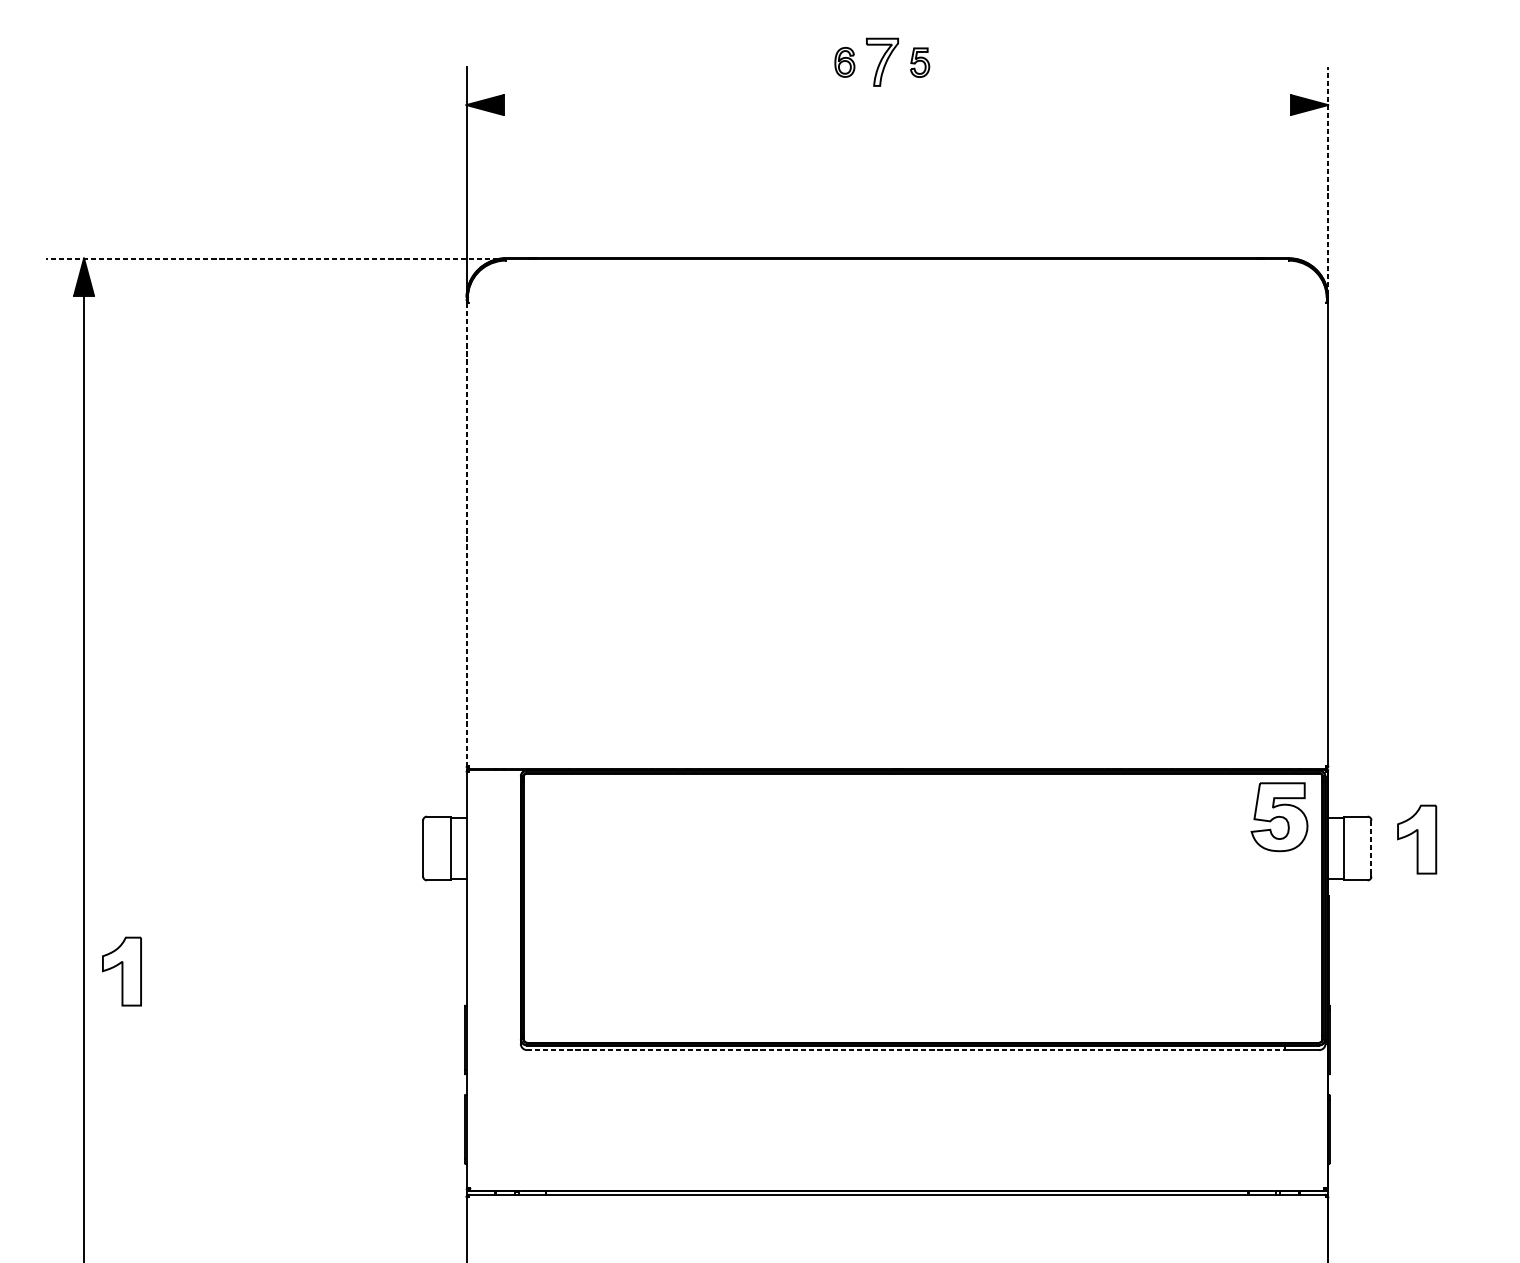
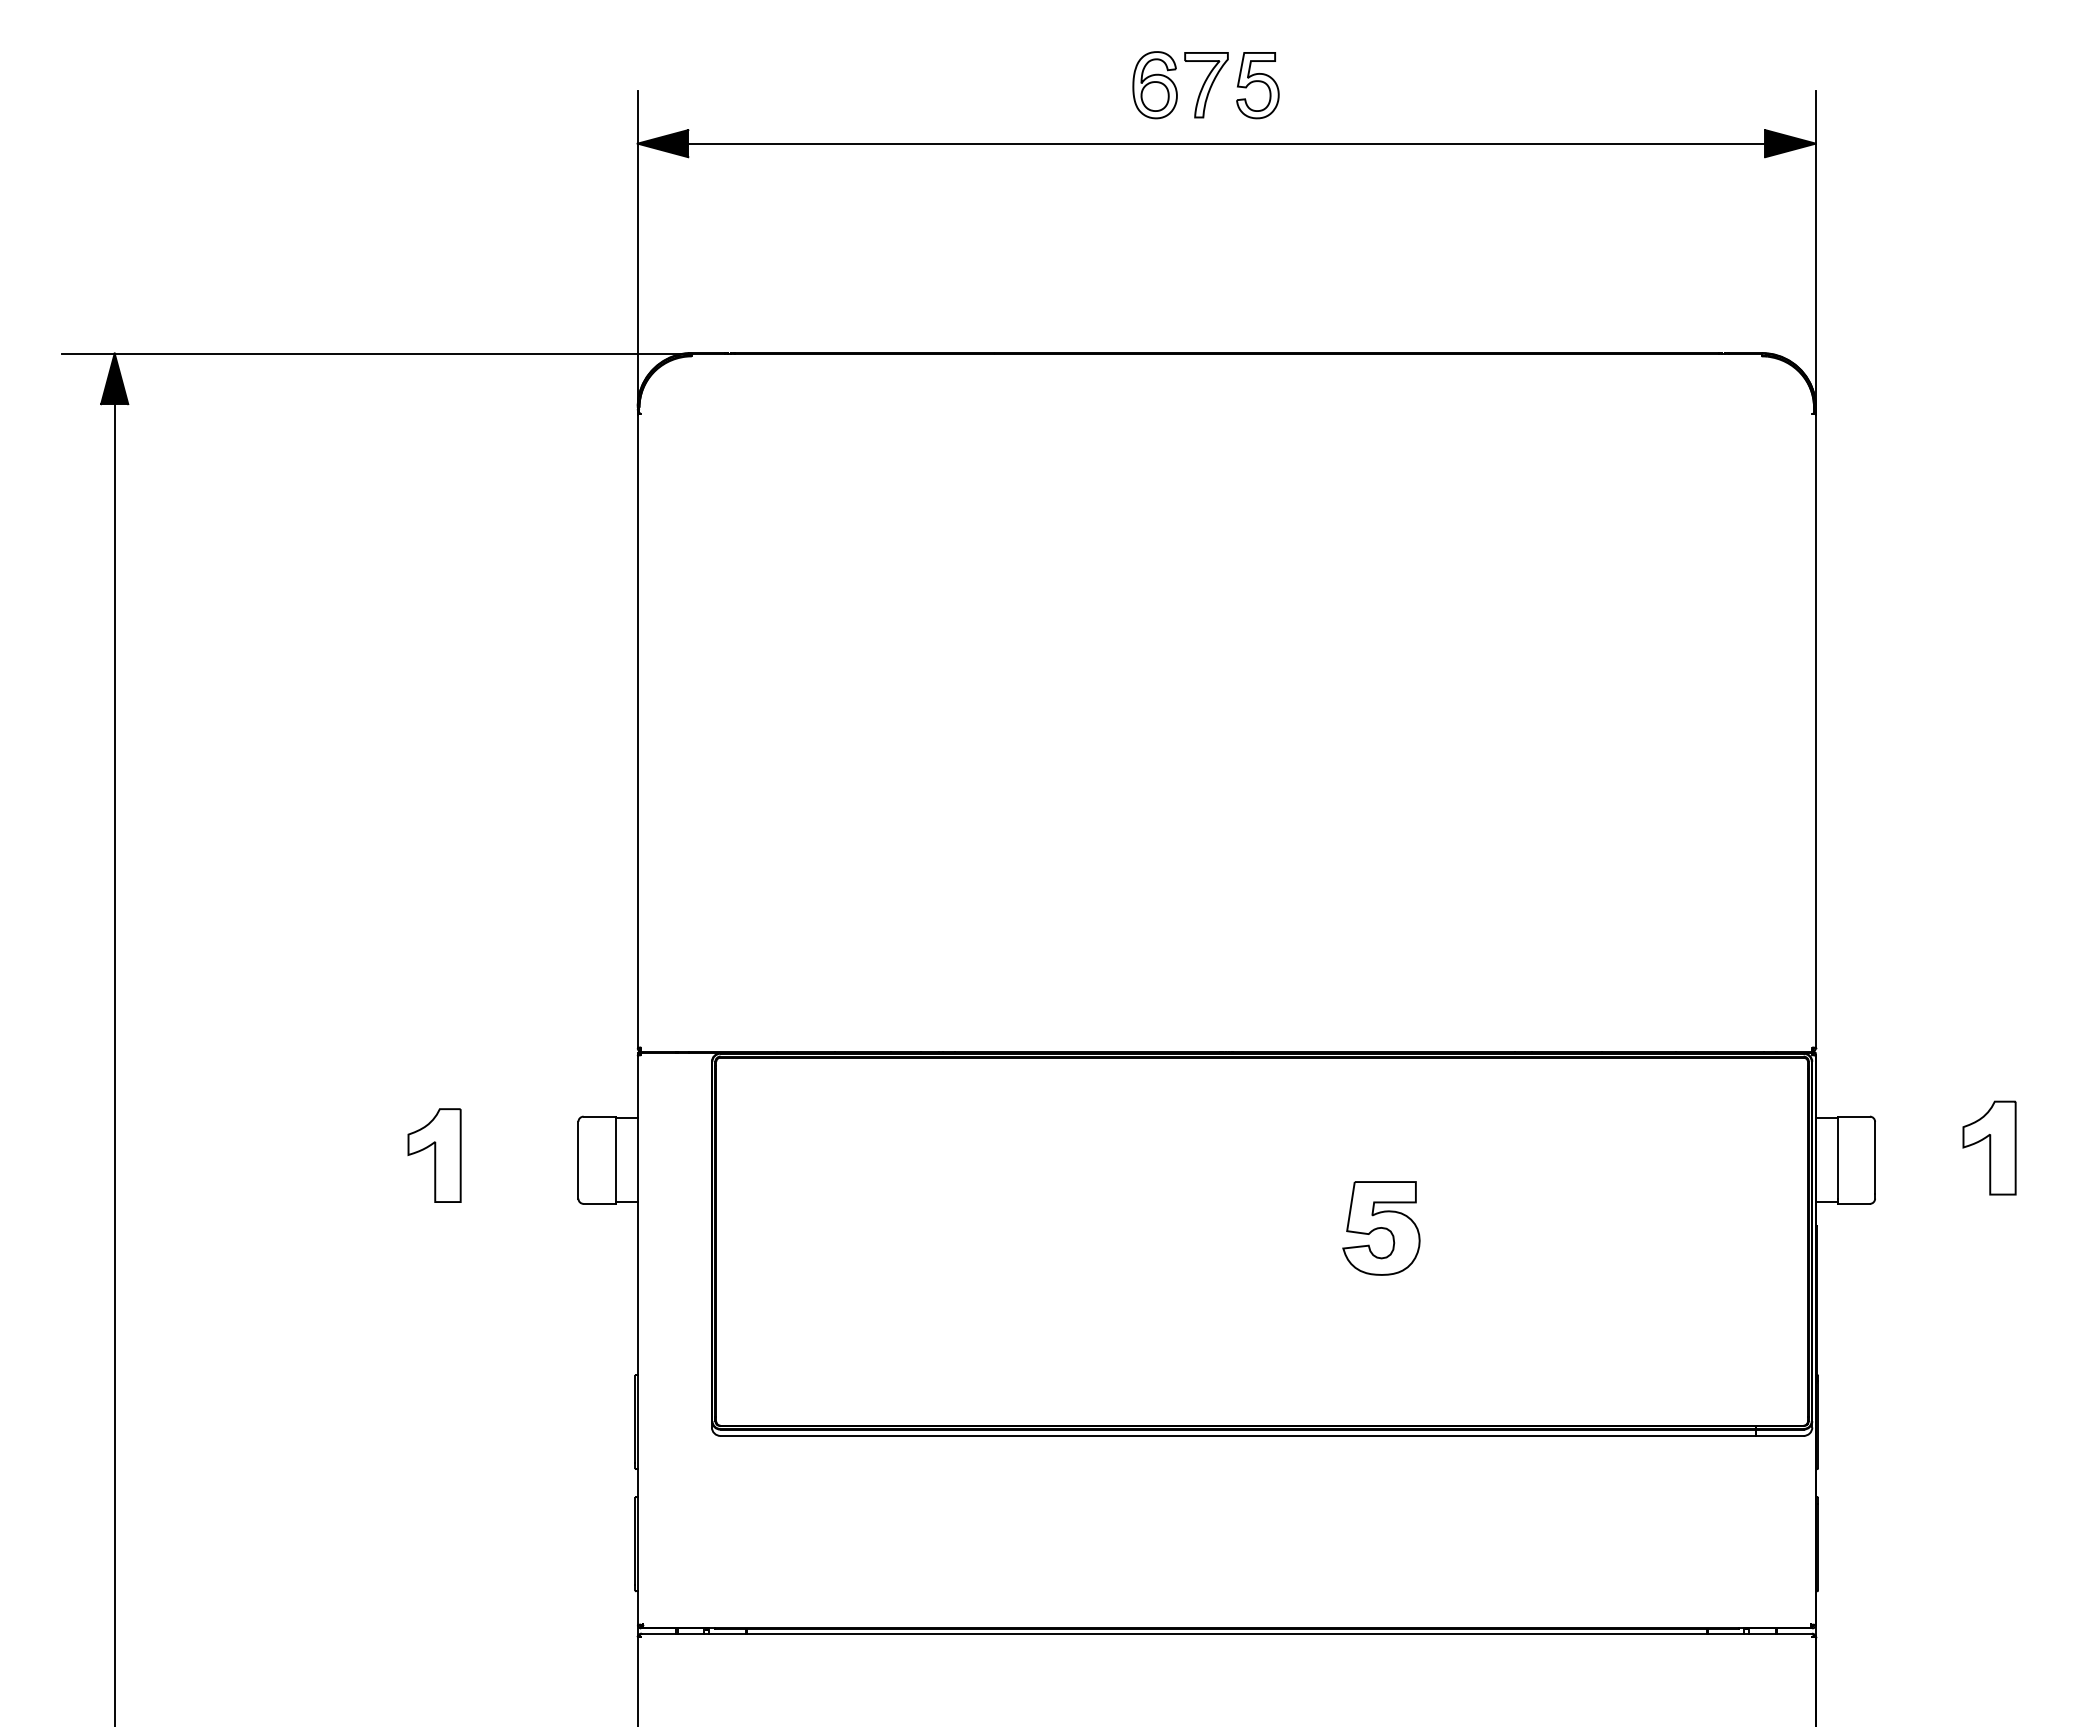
part: (844, 62) -> (1154, 85), size x1.67
part: (919, 62) -> (1257, 85), size x1.67
line: (897, 104) -> (1226, 143), added
line: (1327, 184) -> (1815, 252), dashed -> solid
line: (276, 258) -> (377, 353), dashed -> solid
line: (466, 534) -> (637, 731), dashed -> solid
part: (1279, 817) -> (1381, 1228), moved
part: (1417, 839) -> (1989, 1147), moved
line: (1371, 847) -> (1875, 1158), dashed -> solid
part: (121, 971) -> (434, 1155), moved
line: (905, 1049) -> (1238, 1435), dashed -> solid

